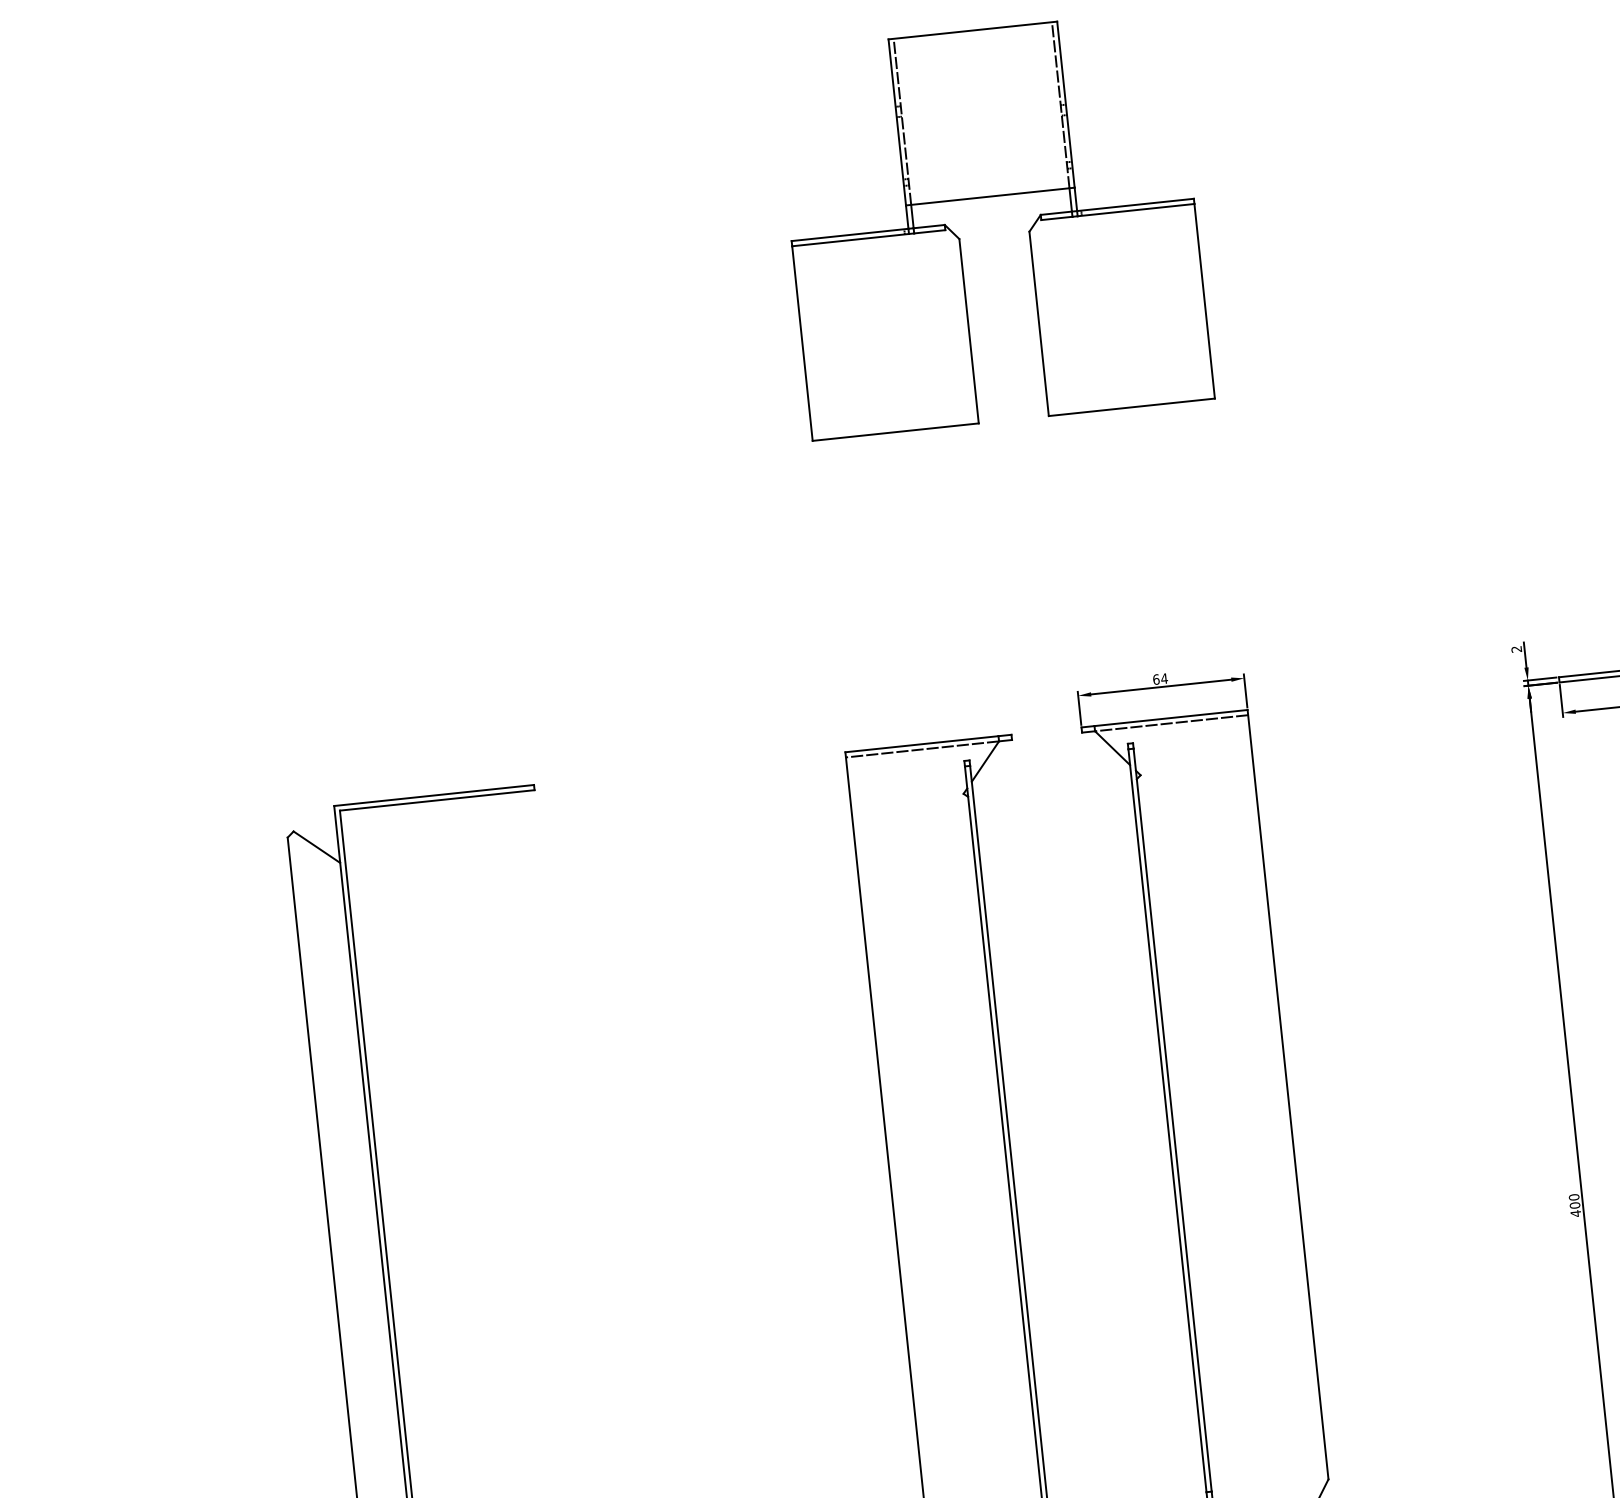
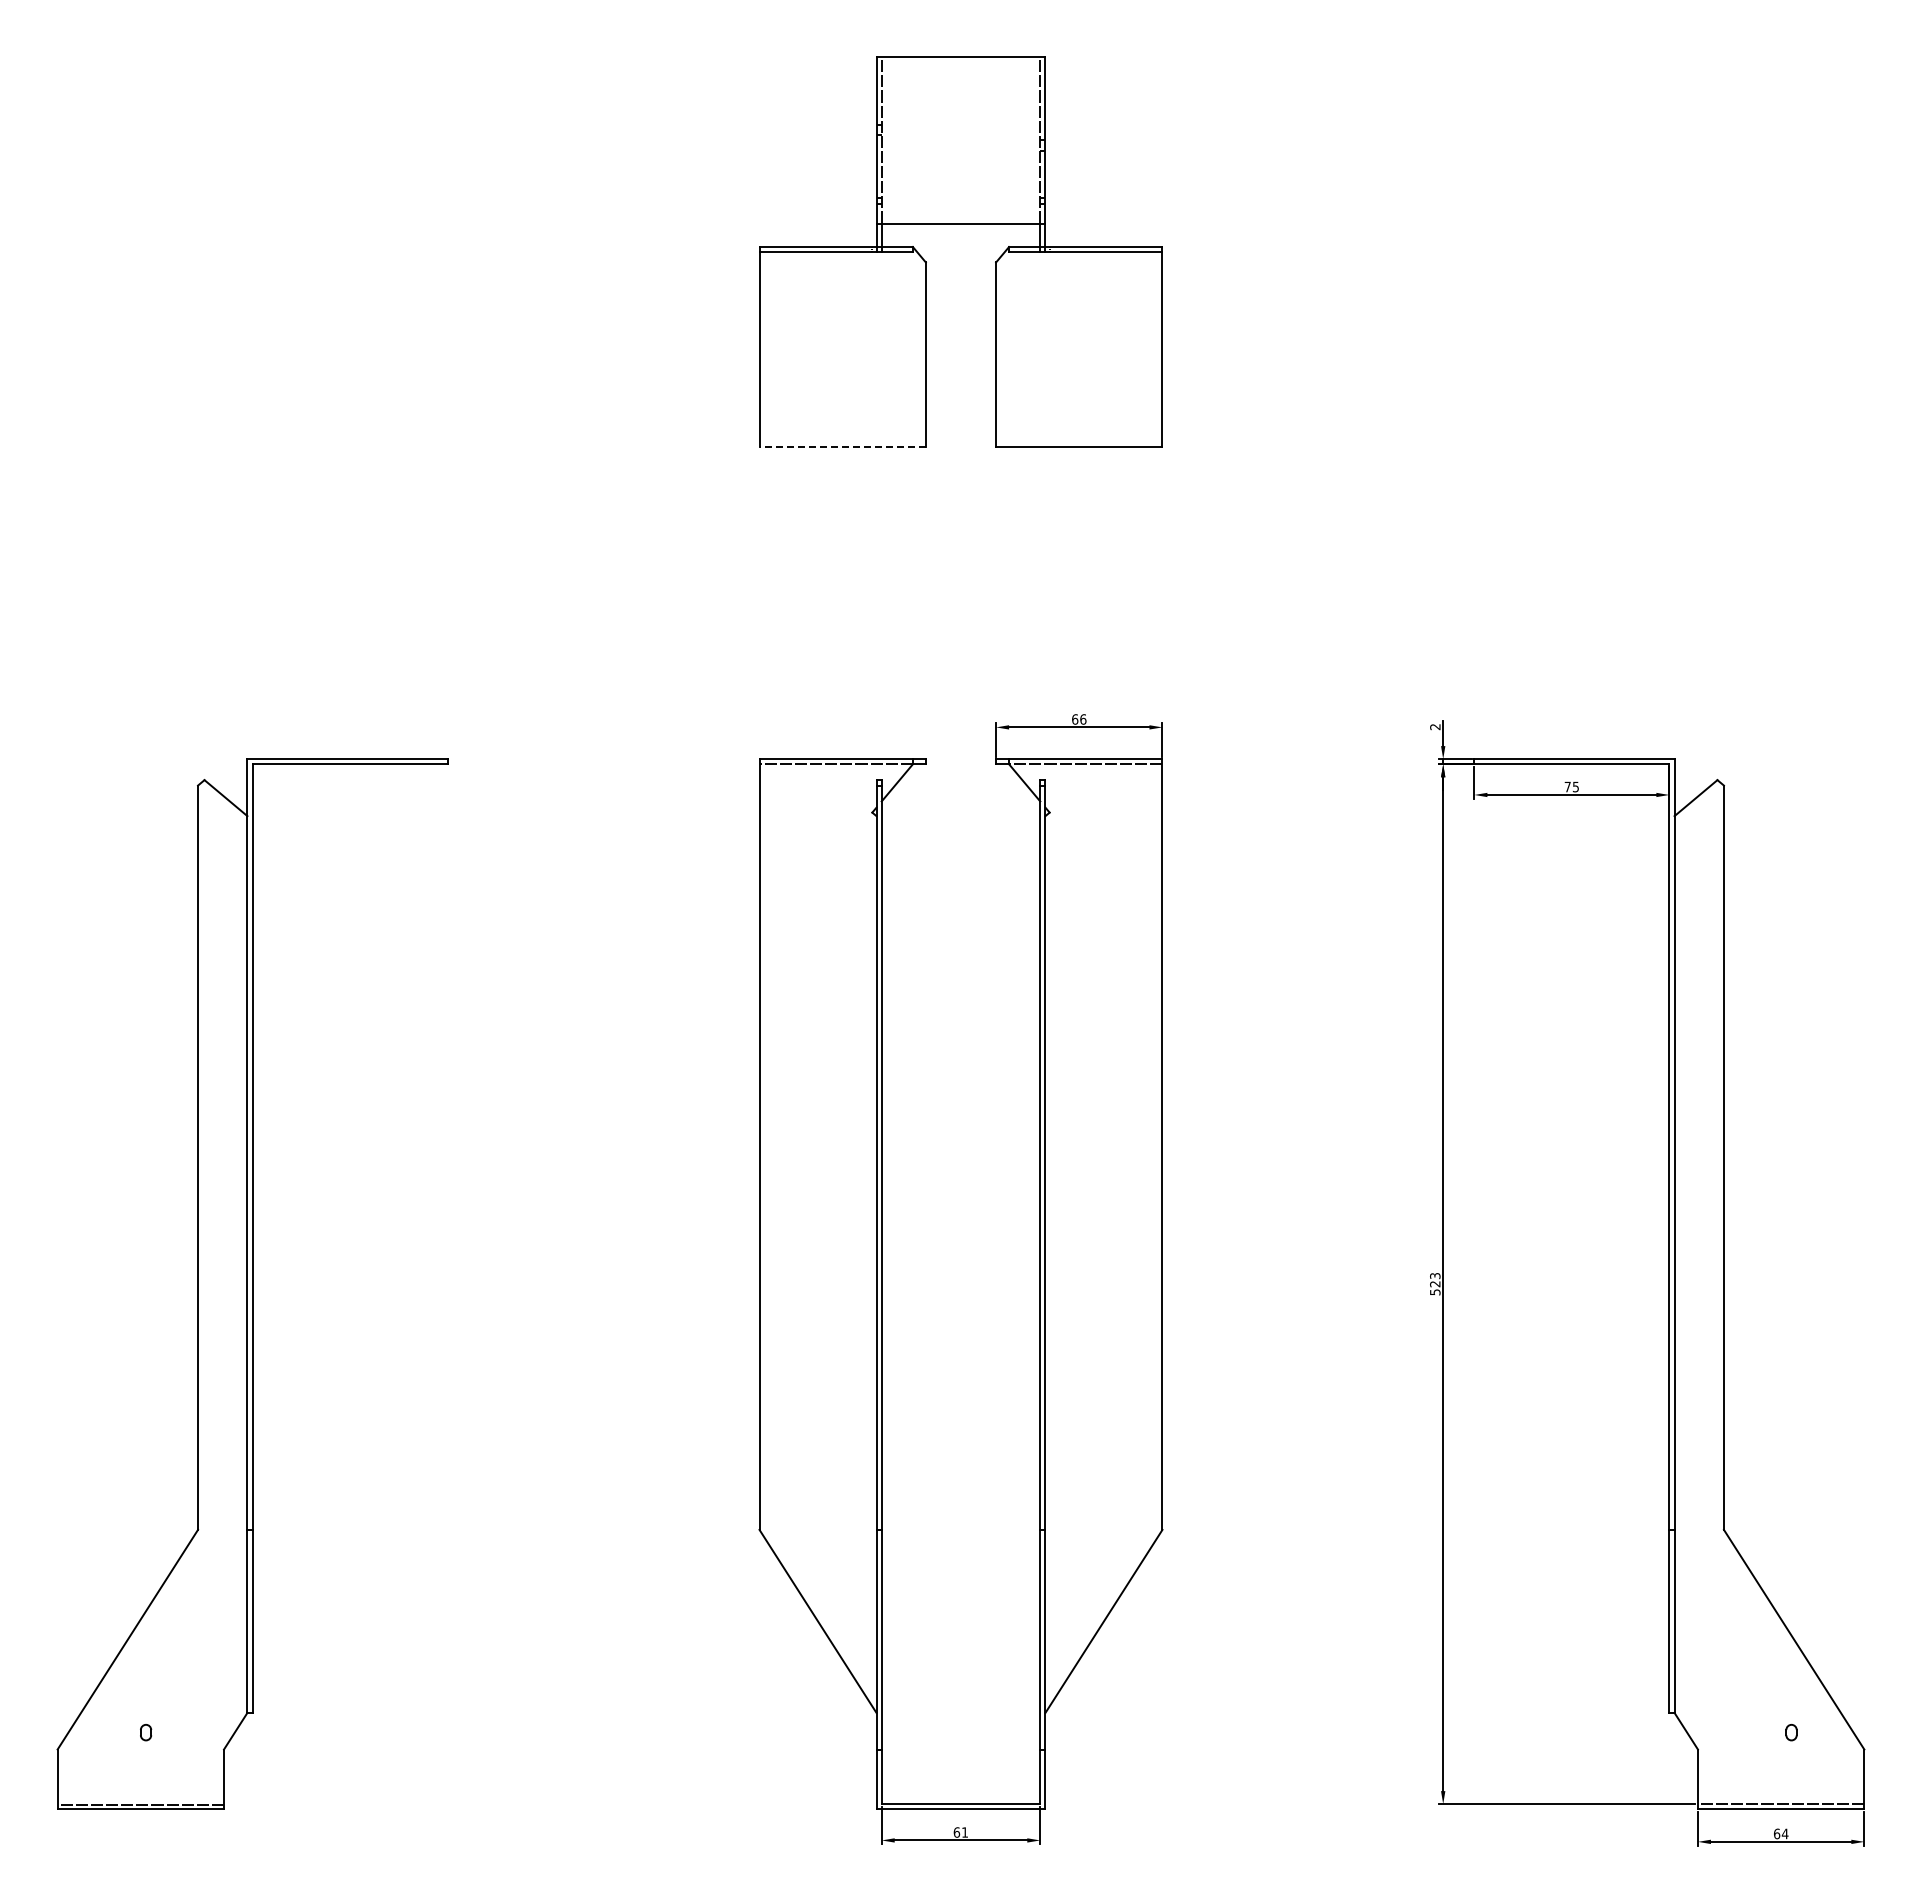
line: (895, 432) -> (842, 447), solid -> dashed
text: (1164, 678) -> (1083, 719), 64 -> 66
text: (1575, 1204) -> (1435, 1283), 400 -> 523

